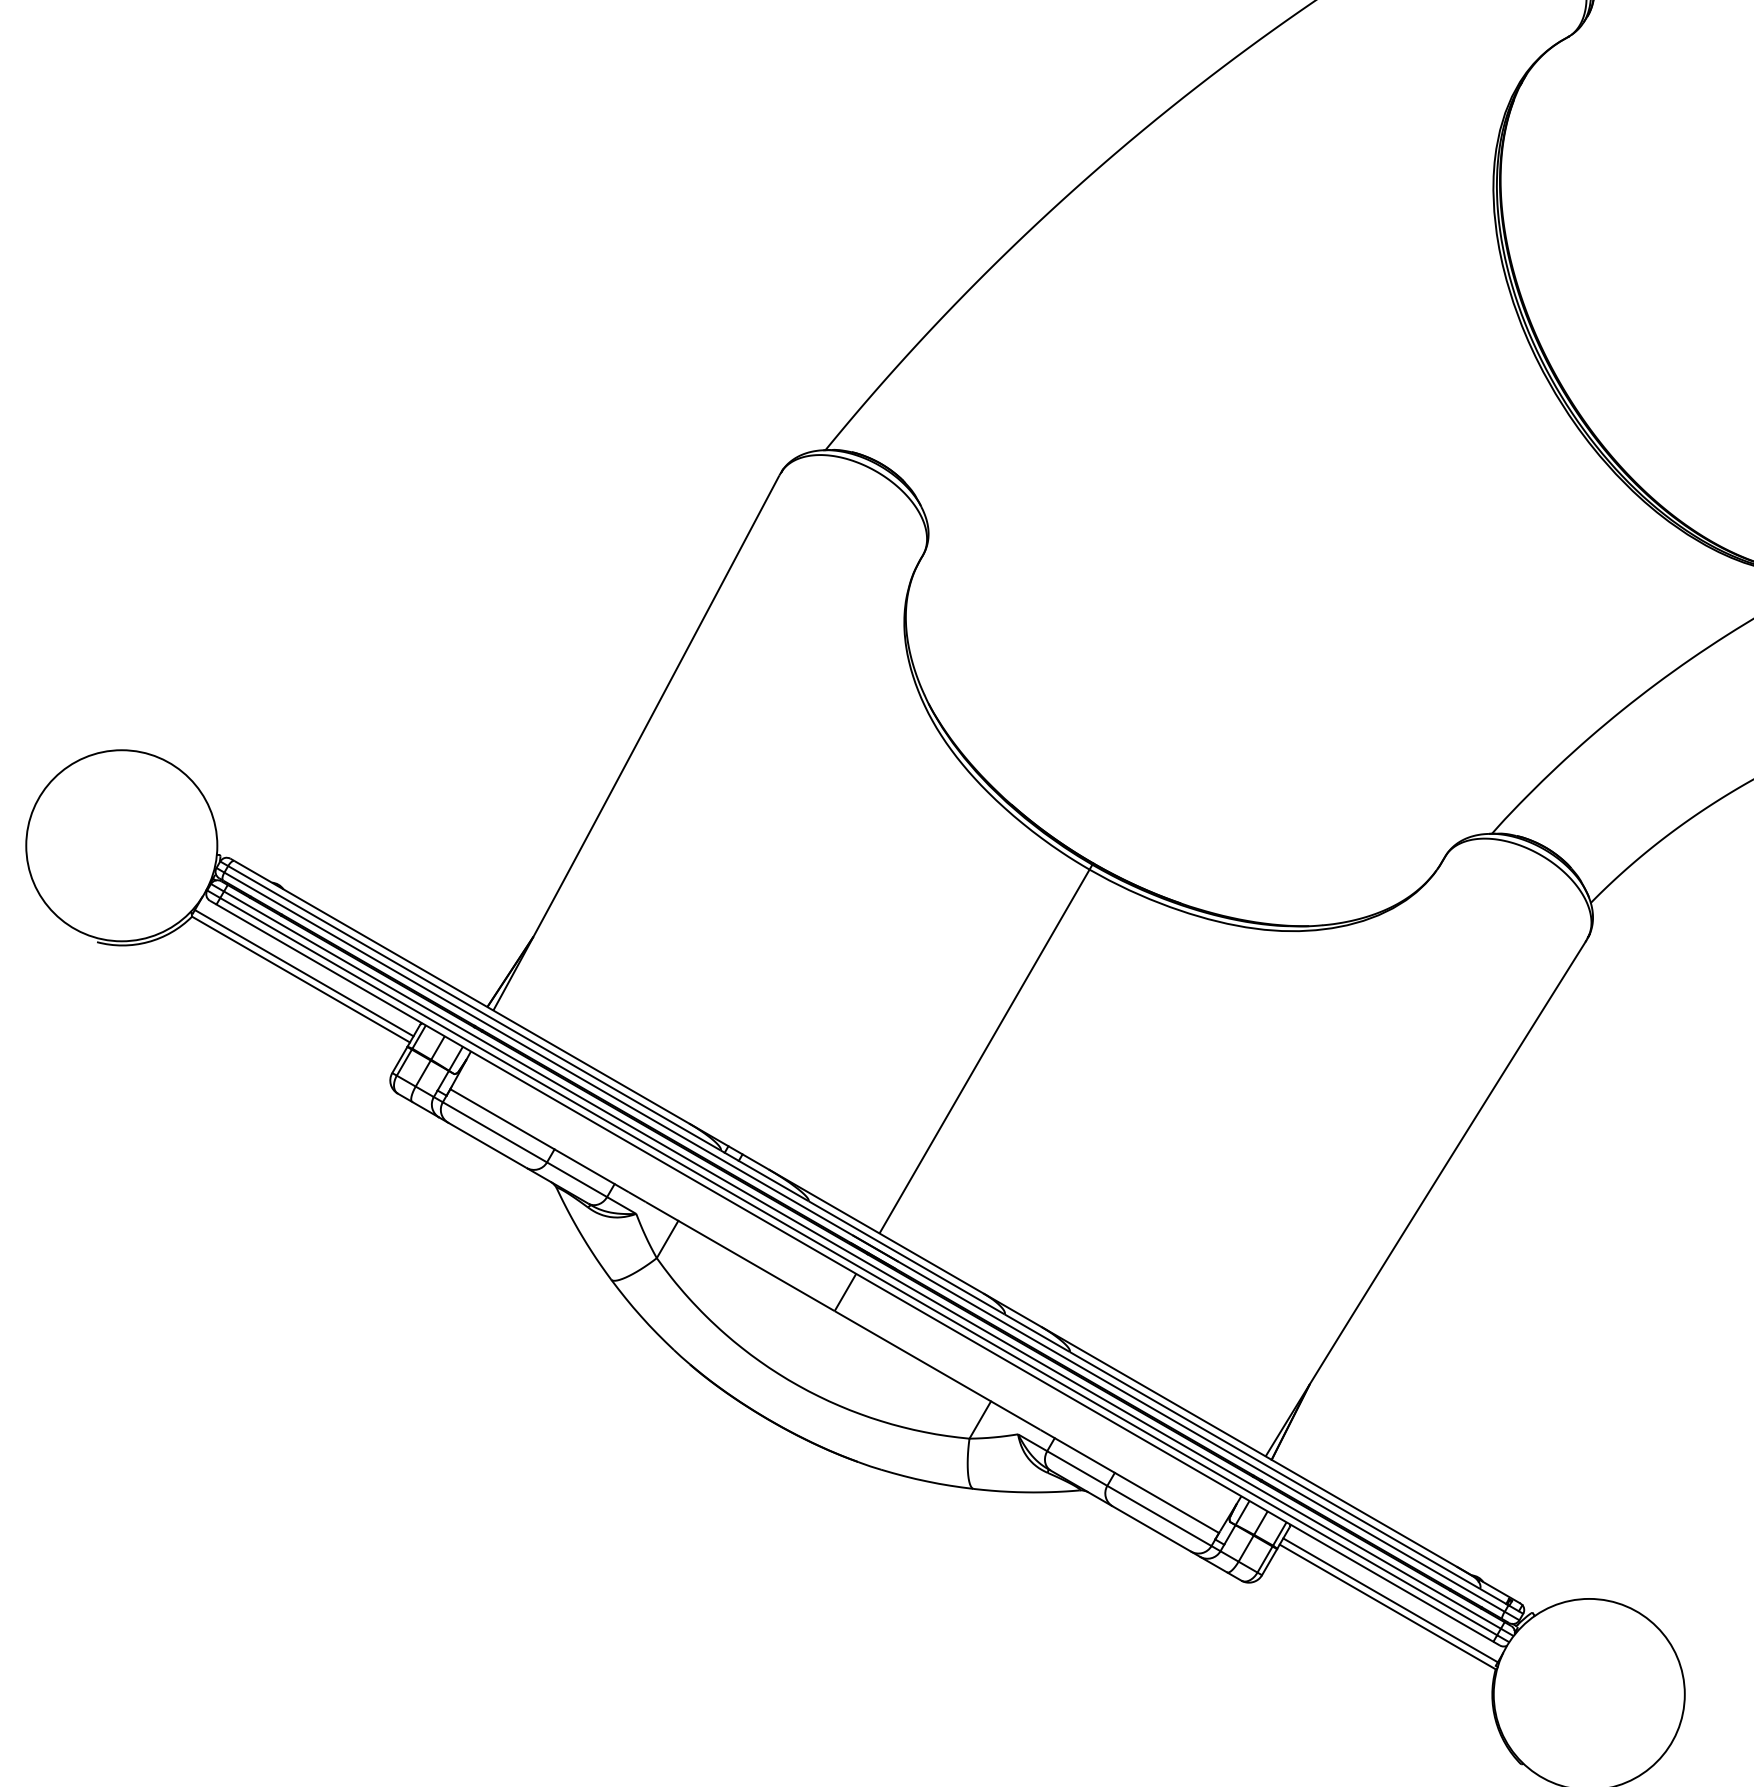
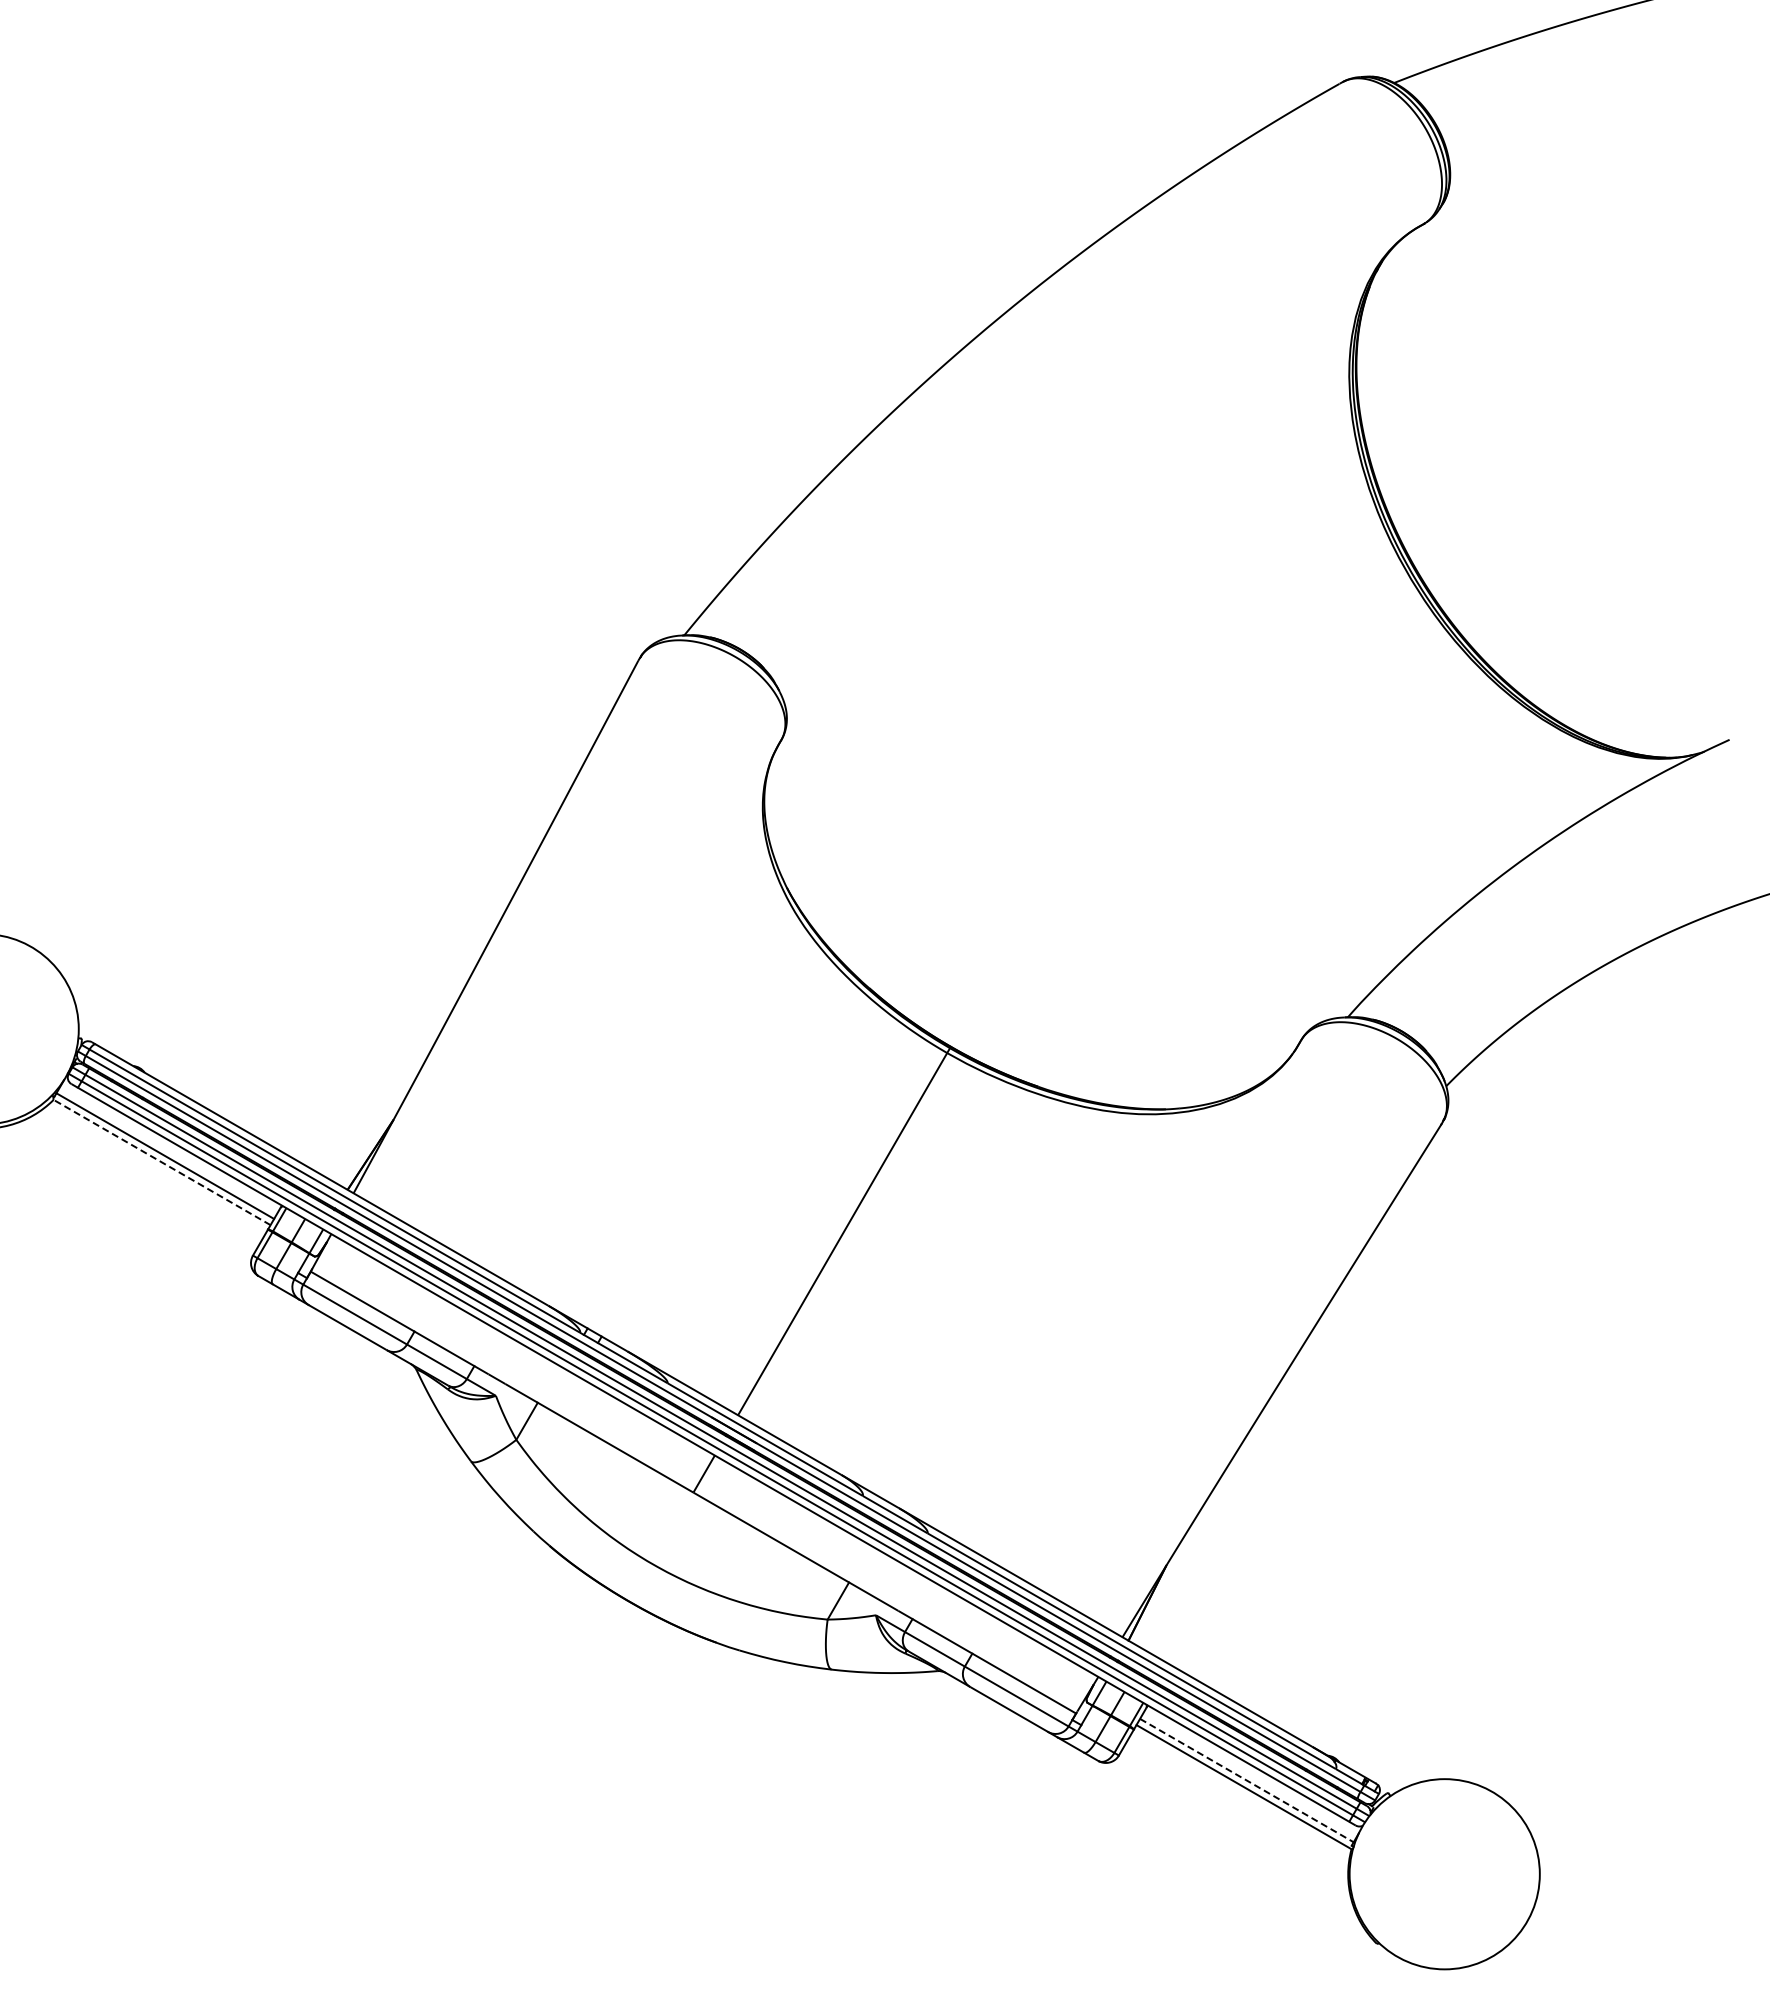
line: (300, 979) -> (161, 1162), solid -> dashed
line: (1391, 1600) -> (1247, 1780), solid -> dashed

